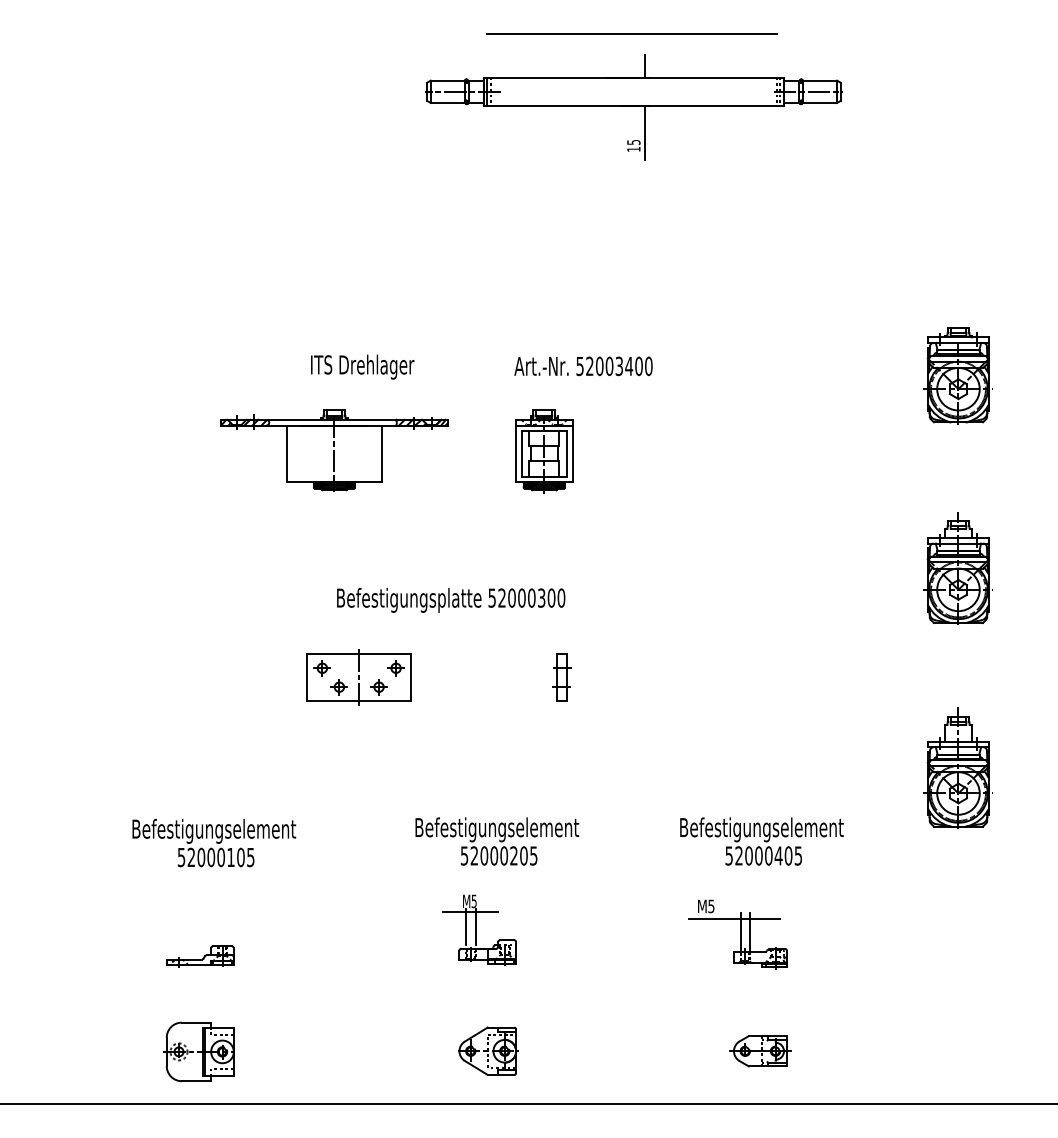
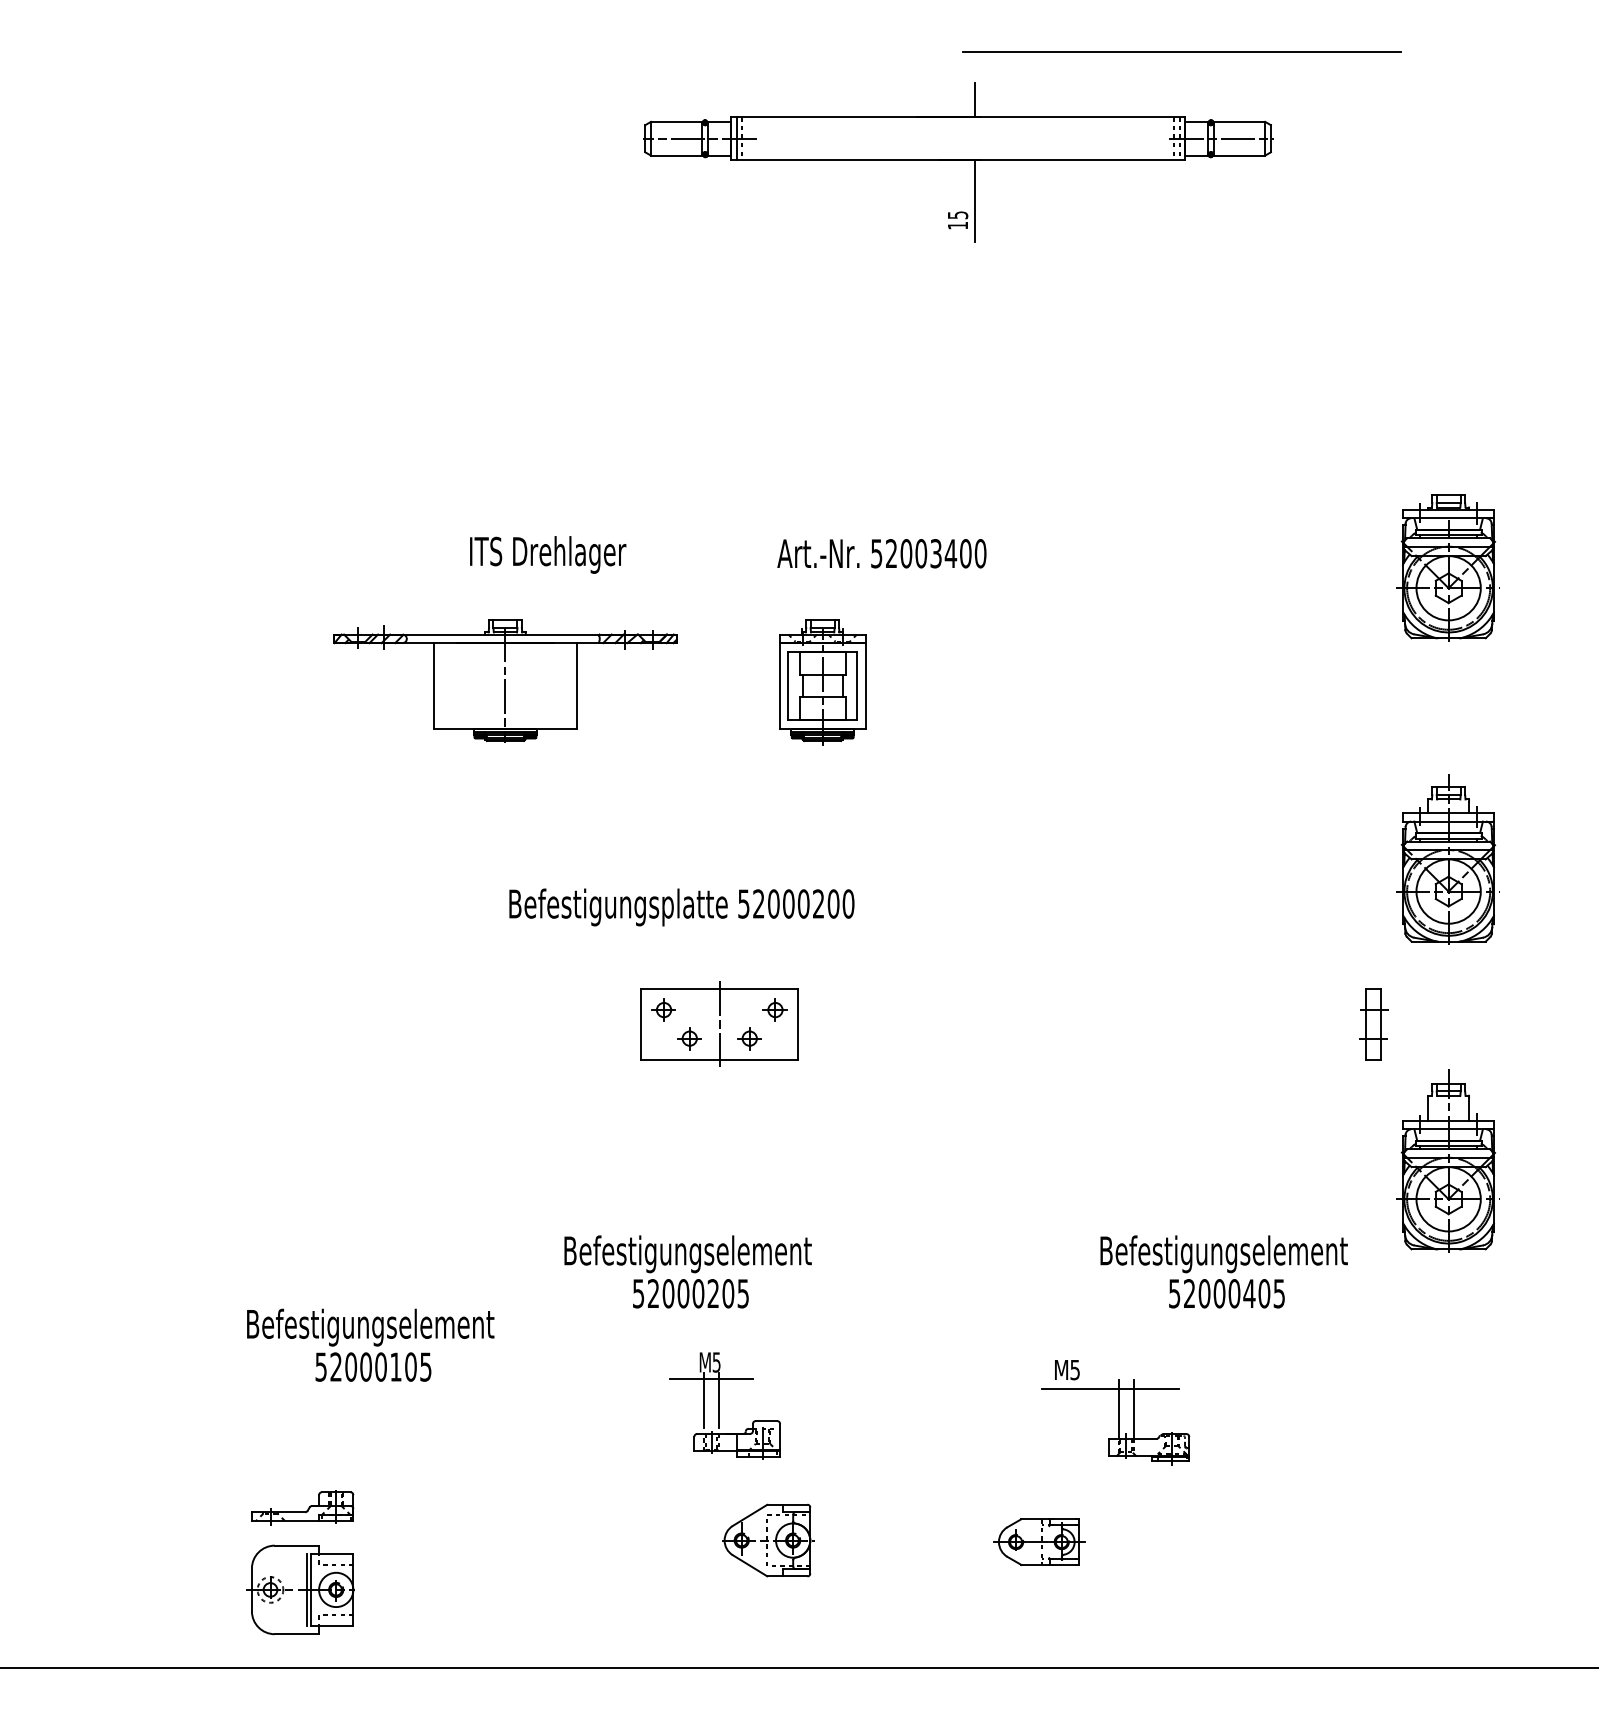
line: (631, 33) -> (1181, 50), moved
text: (541, 597) -> (818, 903), 52000300 -> 52000200
part: (358, 677) -> (718, 1023), moved
part: (561, 677) -> (1373, 1023), moved
text: (497, 841) -> (688, 1271), moved
text: (761, 841) -> (1223, 1271), moved
text: (214, 843) -> (370, 1345), moved
part: (200, 956) -> (302, 1507), moved
part: (488, 1050) -> (768, 1539), moved
part: (760, 1051) -> (1039, 1542), moved

